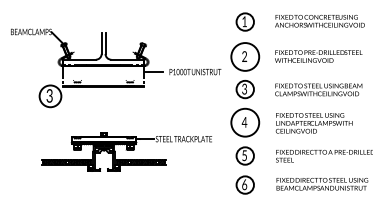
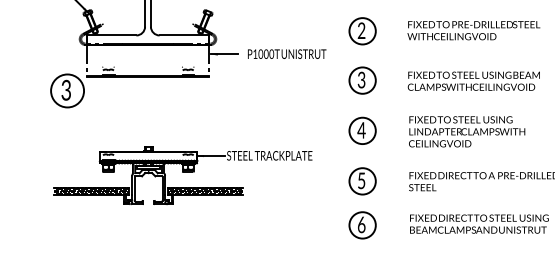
circle: (244, 56) -> (361, 30), size x0.62
circle: (244, 122) -> (361, 130), size x0.62

